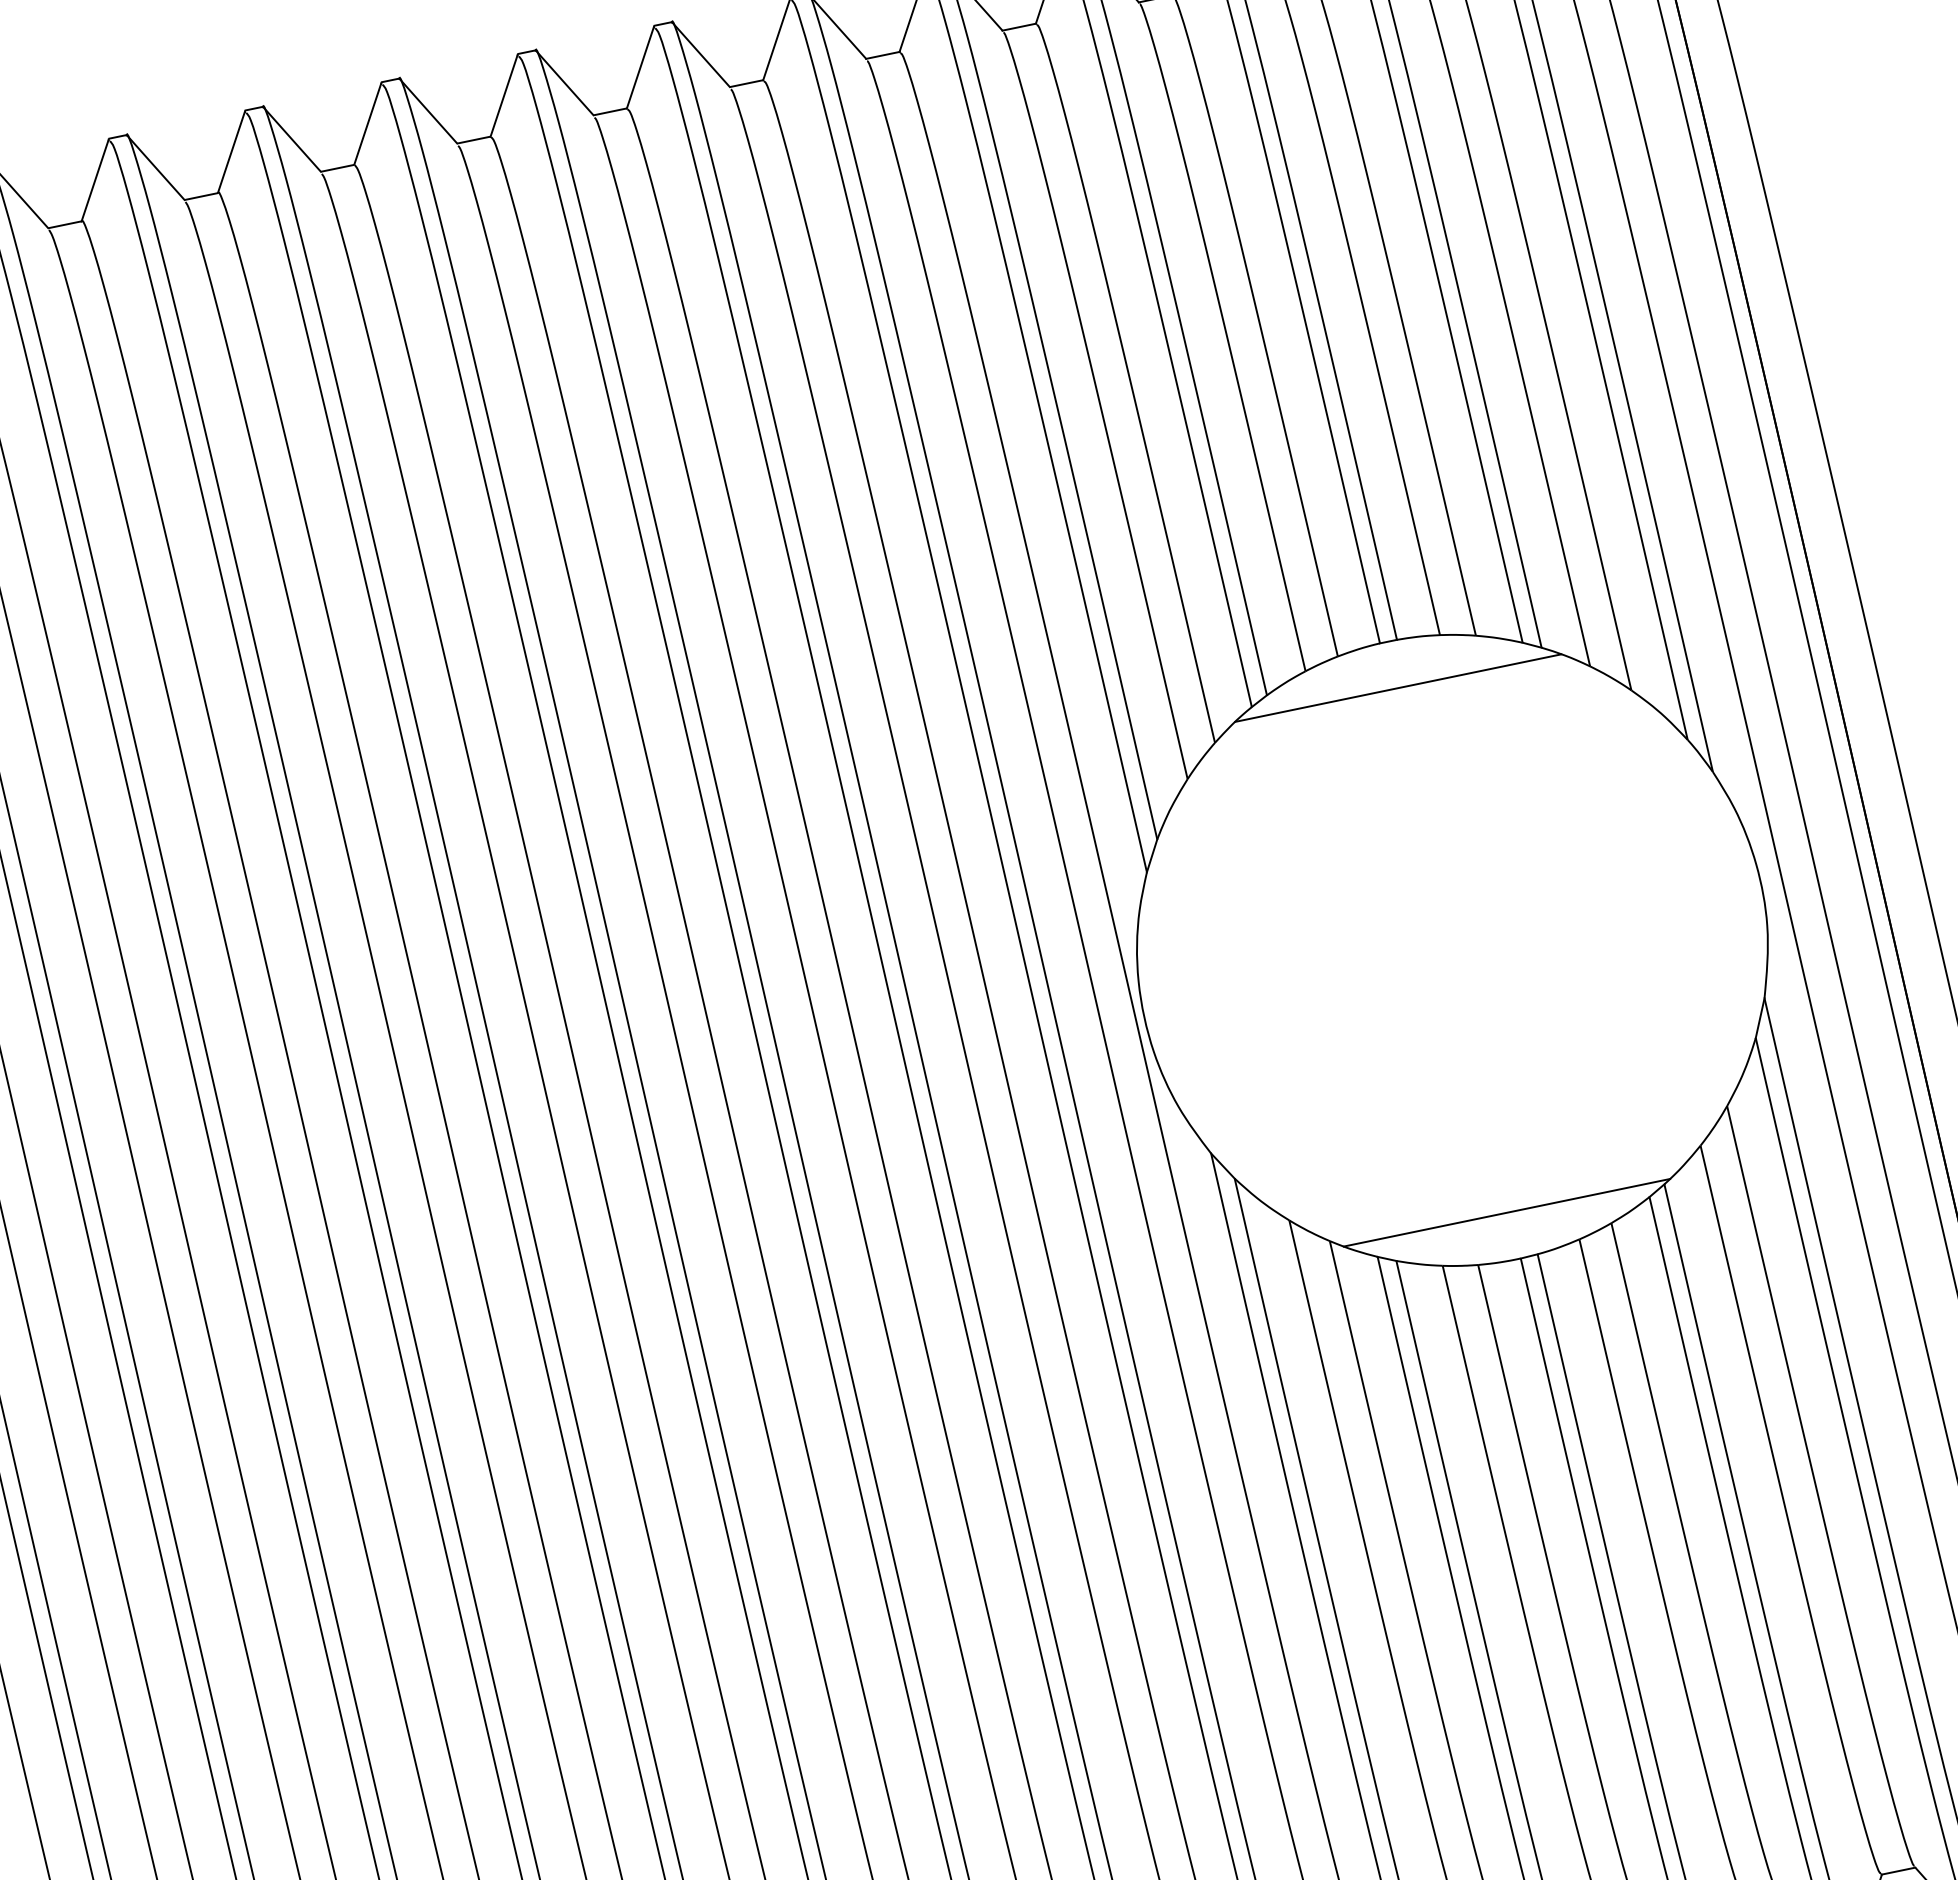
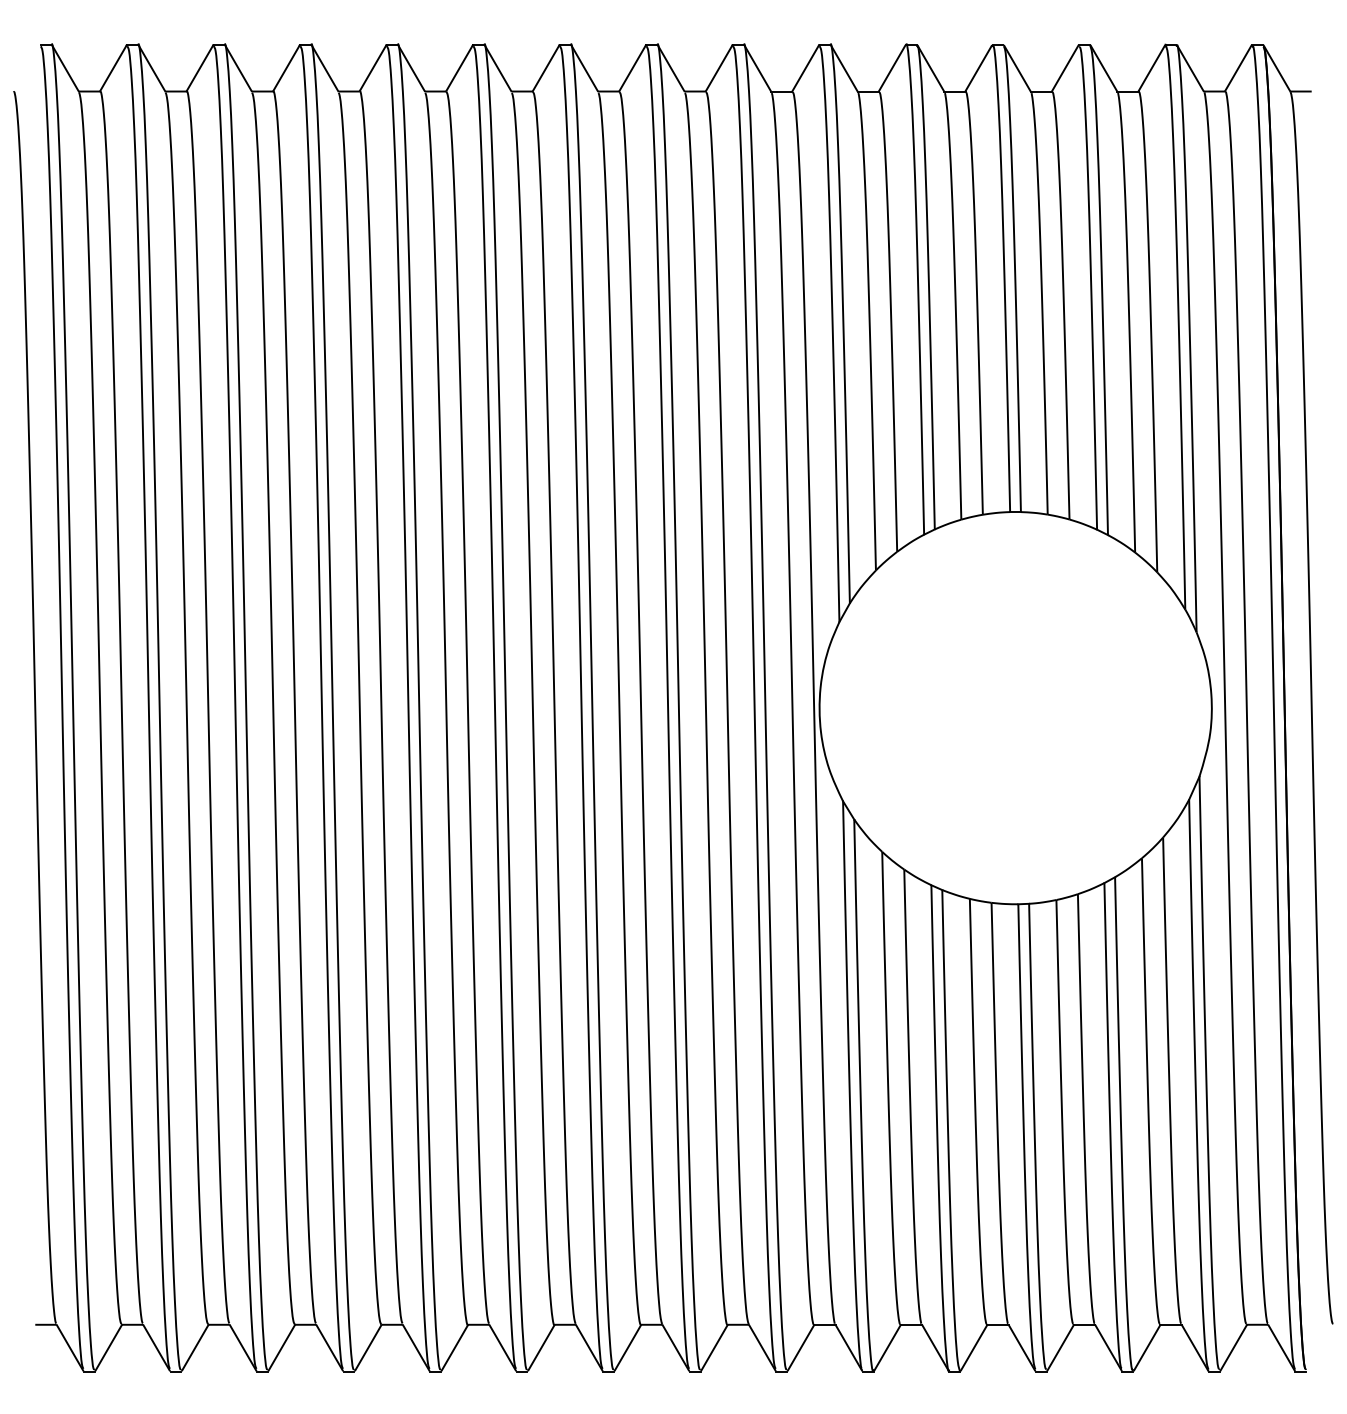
line: (1398, 687) -> (1015, 541), removed
line: (1506, 1212) -> (1015, 874), removed

